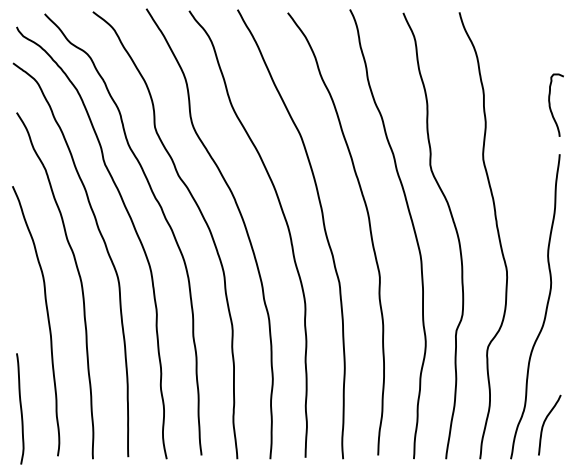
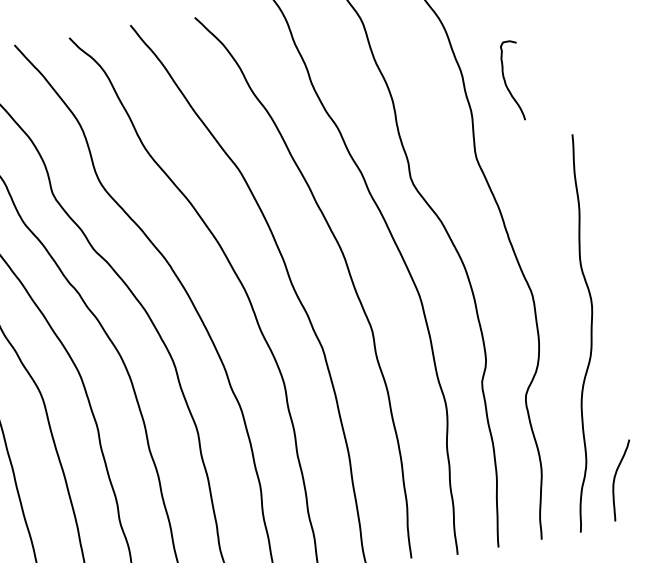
curve: (550, 104) -> (506, 81), moved

